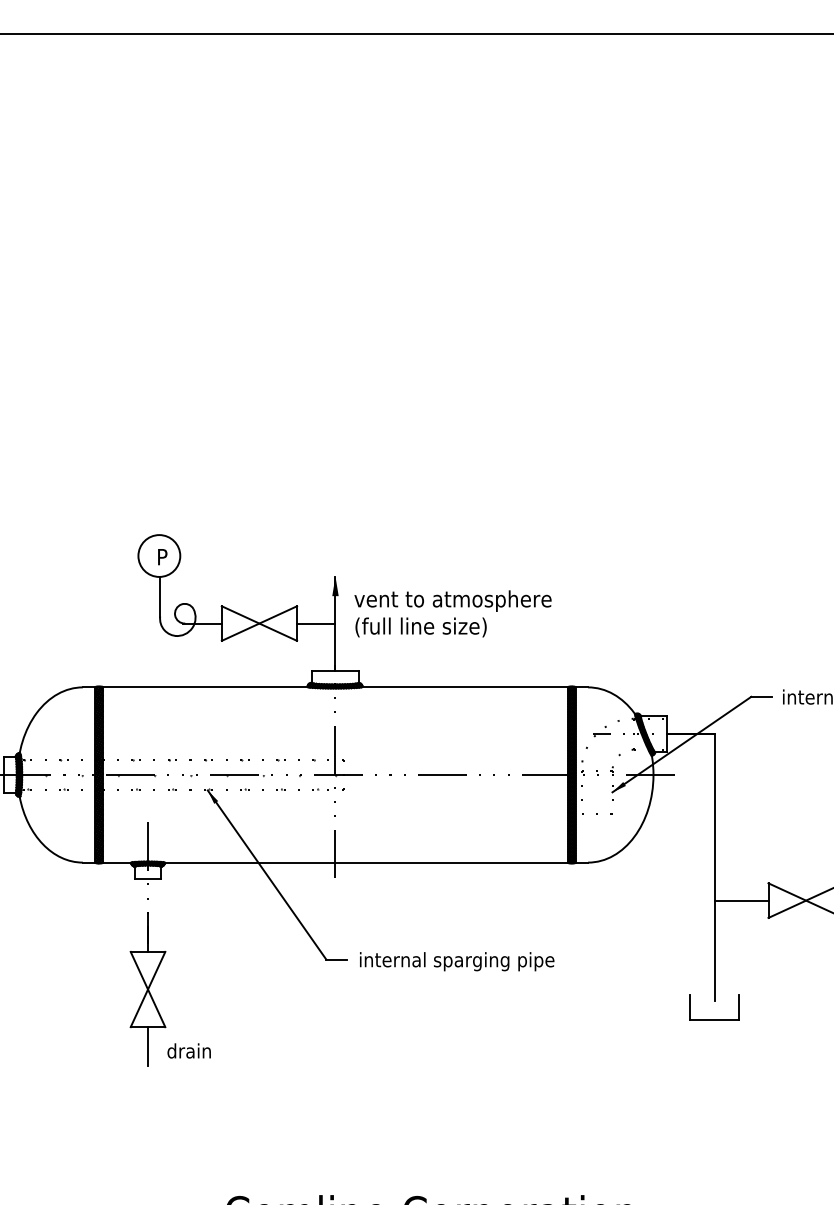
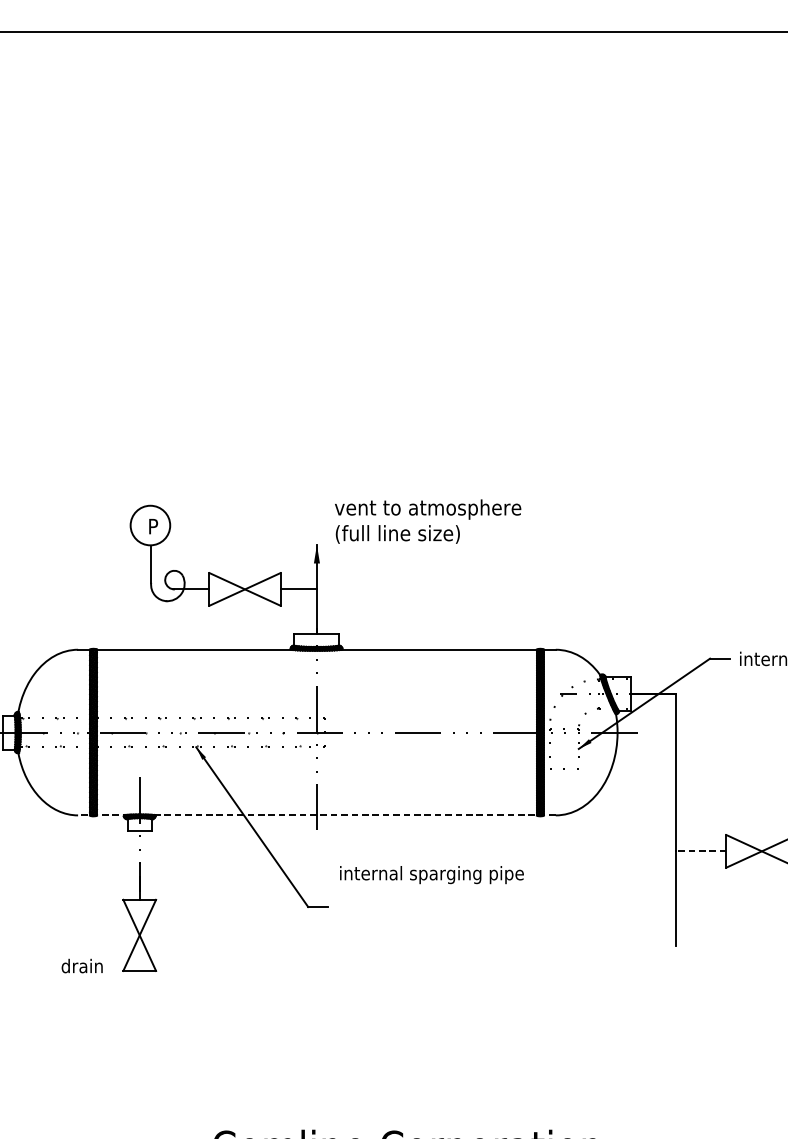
text: (452, 613) -> (427, 521), moved
line: (335, 862) -> (316, 815), solid -> dashed
line: (741, 900) -> (700, 851), solid -> dashed
text: (457, 961) -> (432, 874), moved
part: (714, 1019) -> (675, 963), removed
line: (148, 1046) -> (140, 989), removed
text: (188, 1050) -> (81, 965), moved

